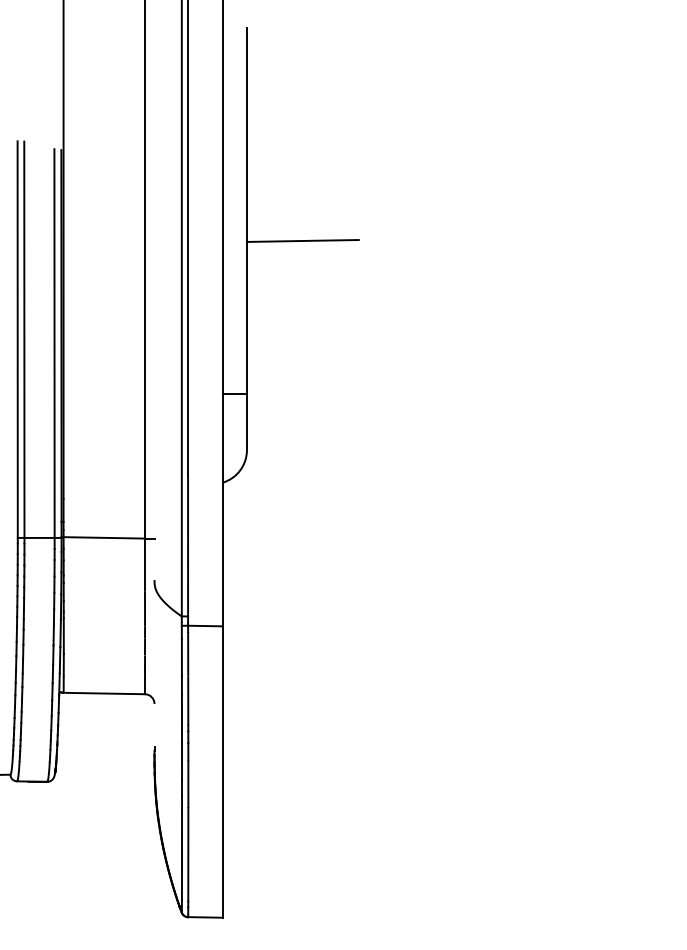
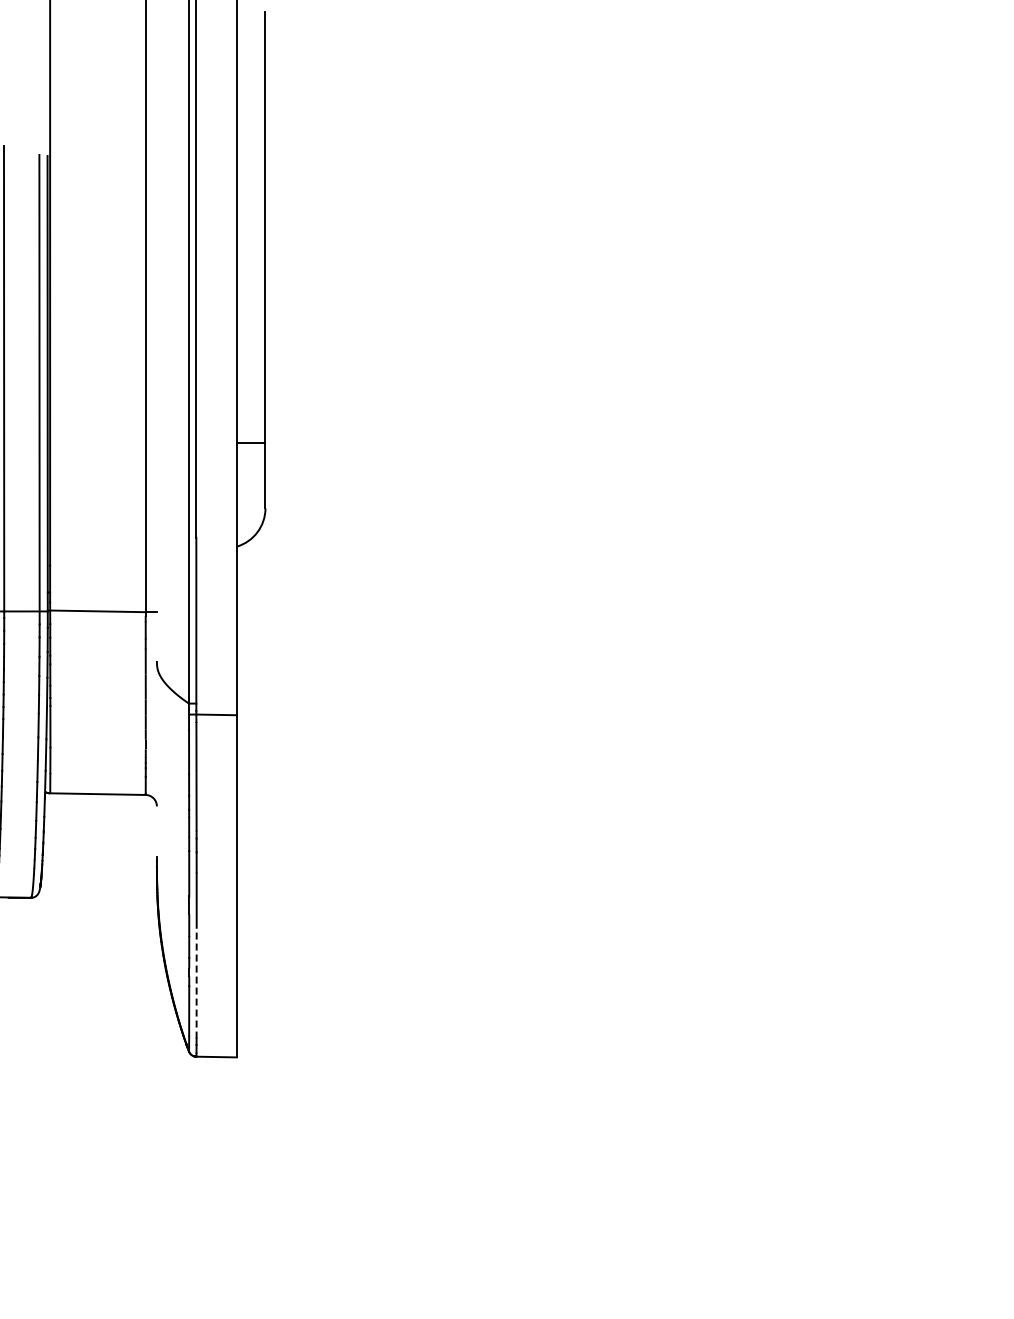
line: (302, 240) -> (330, 262), removed
line: (188, 854) -> (196, 983), solid -> dashed

